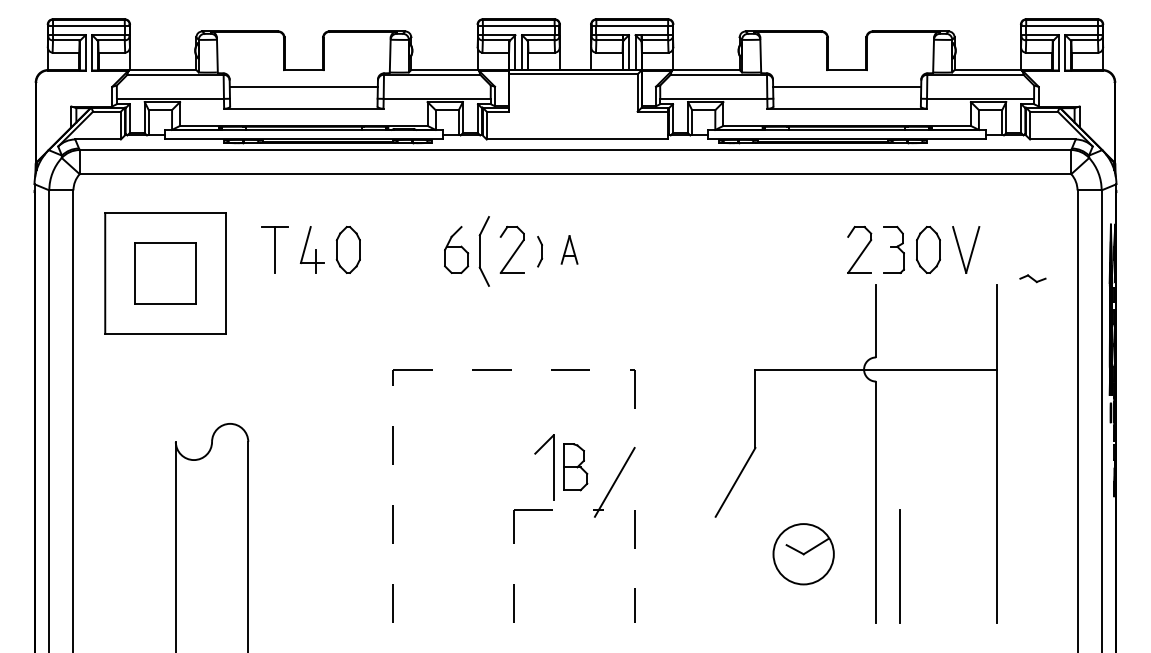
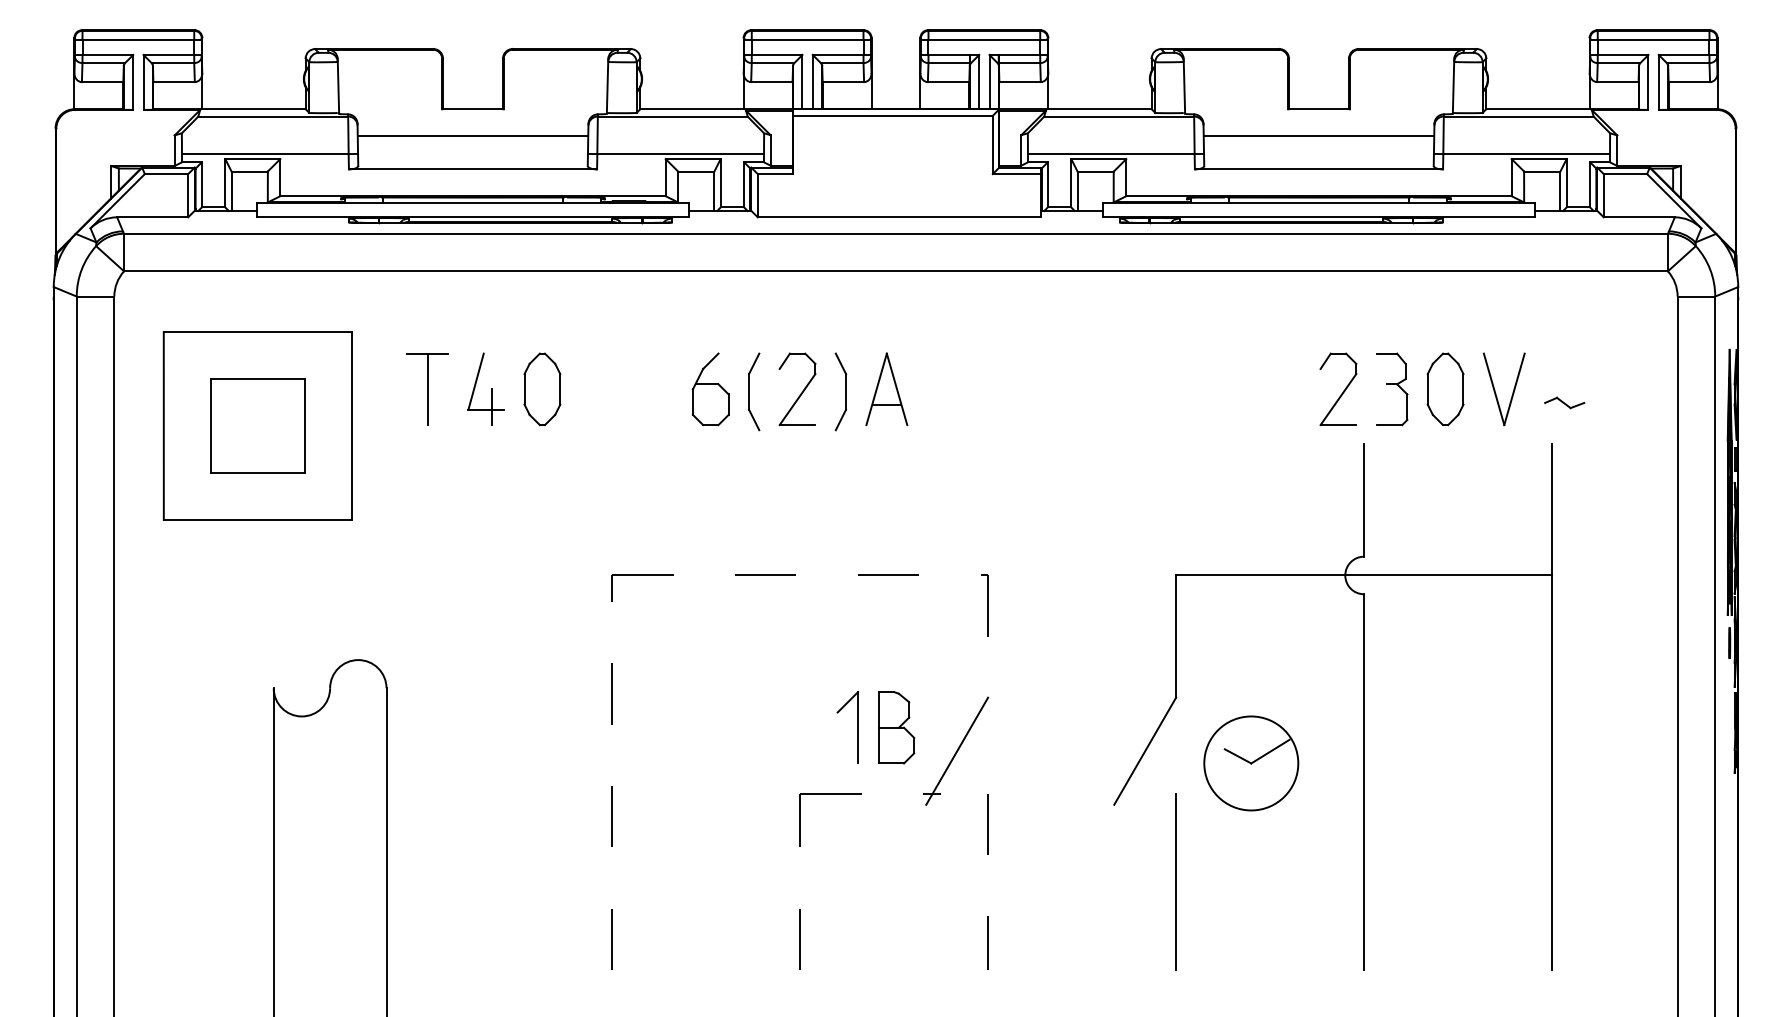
part: (569, 249) -> (886, 388), size x1.67
part: (484, 251) -> (754, 391), size x0.71
part: (539, 251) -> (839, 391), size x1.67
part: (1032, 278) -> (1563, 402), moved
part: (544, 466) -> (847, 726), size x0.71
part: (803, 554) -> (1250, 763), moved
line: (899, 566) -> (1174, 882), moved

